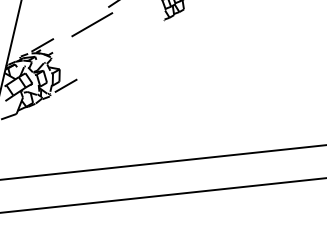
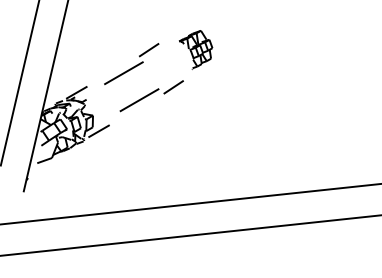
part: (121, 49) -> (151, 96), added

